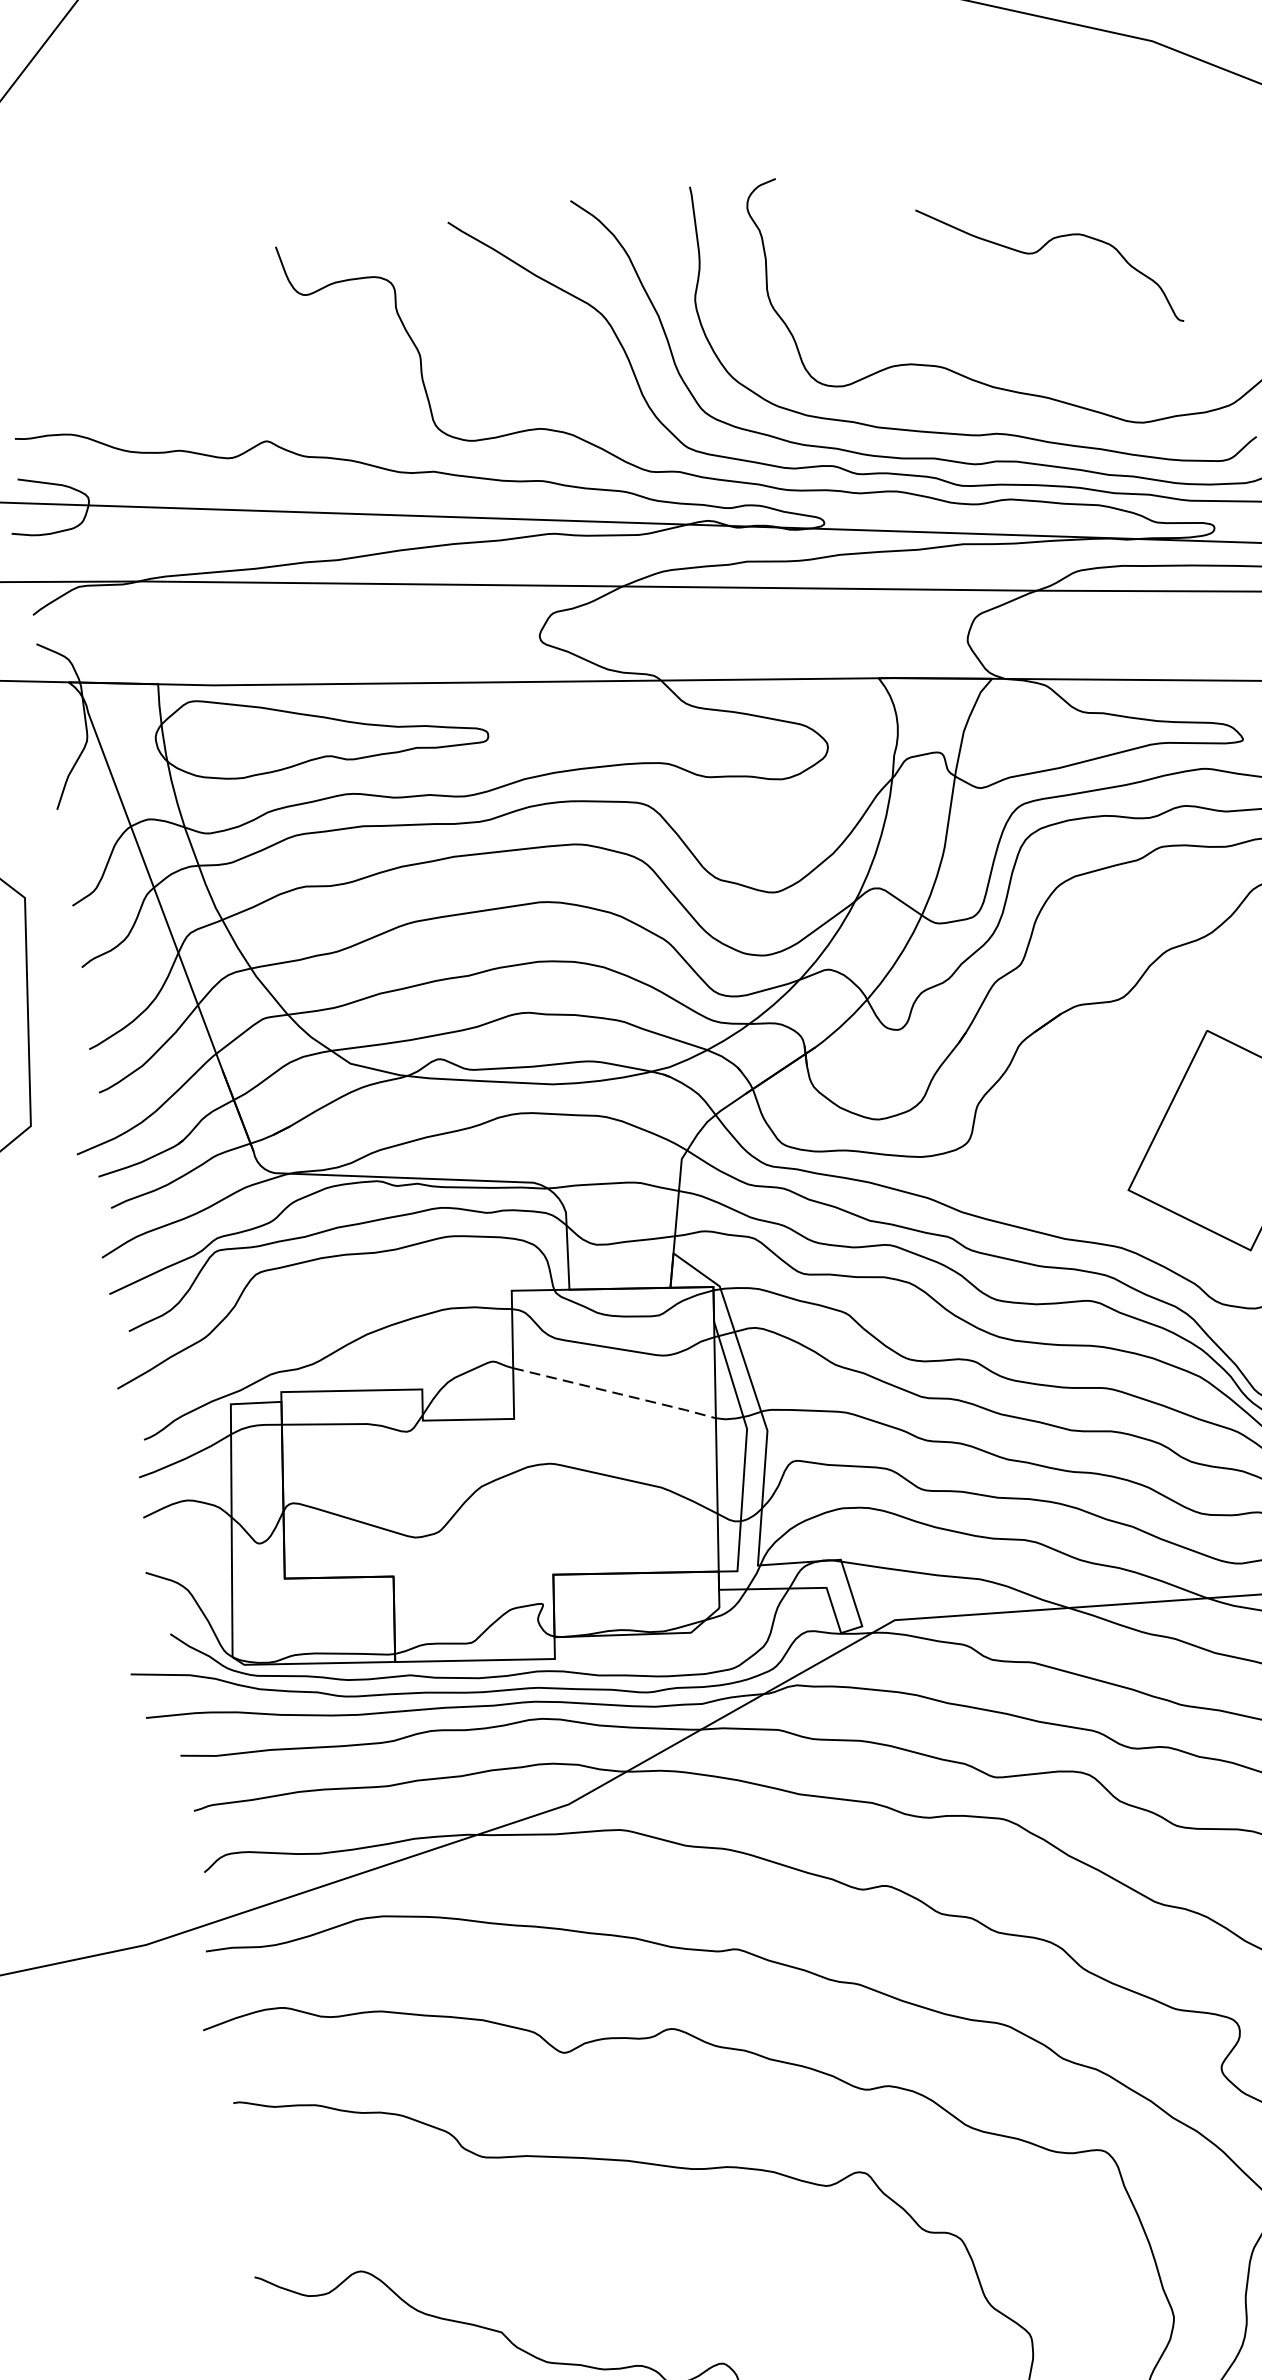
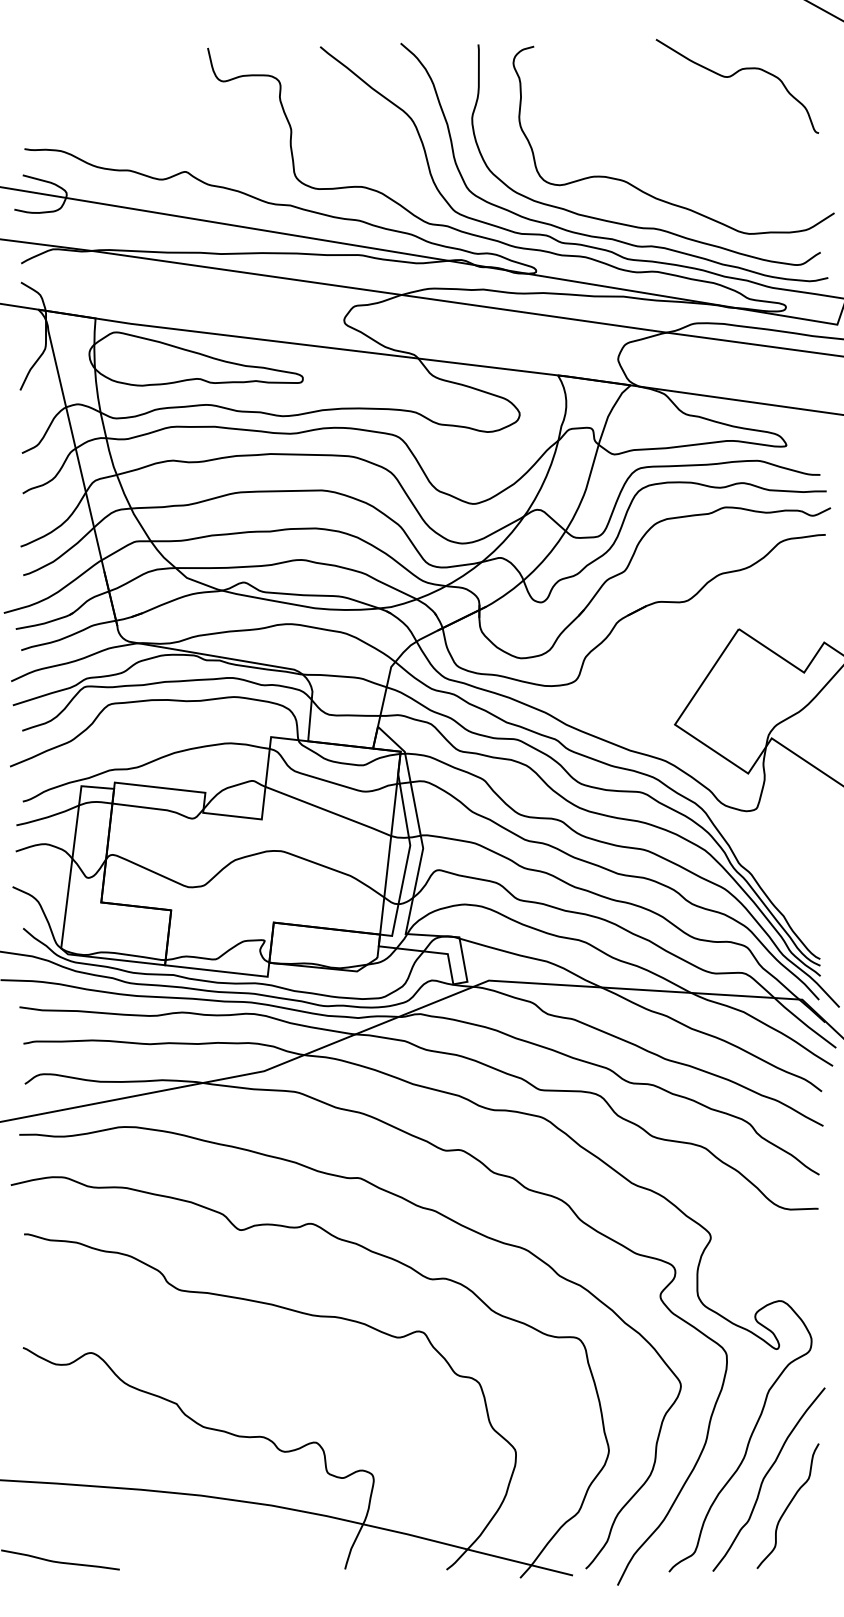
curve: (1040, 251) -> (732, 76), moved
line: (616, 1393) -> (329, 811), dashed -> solid

